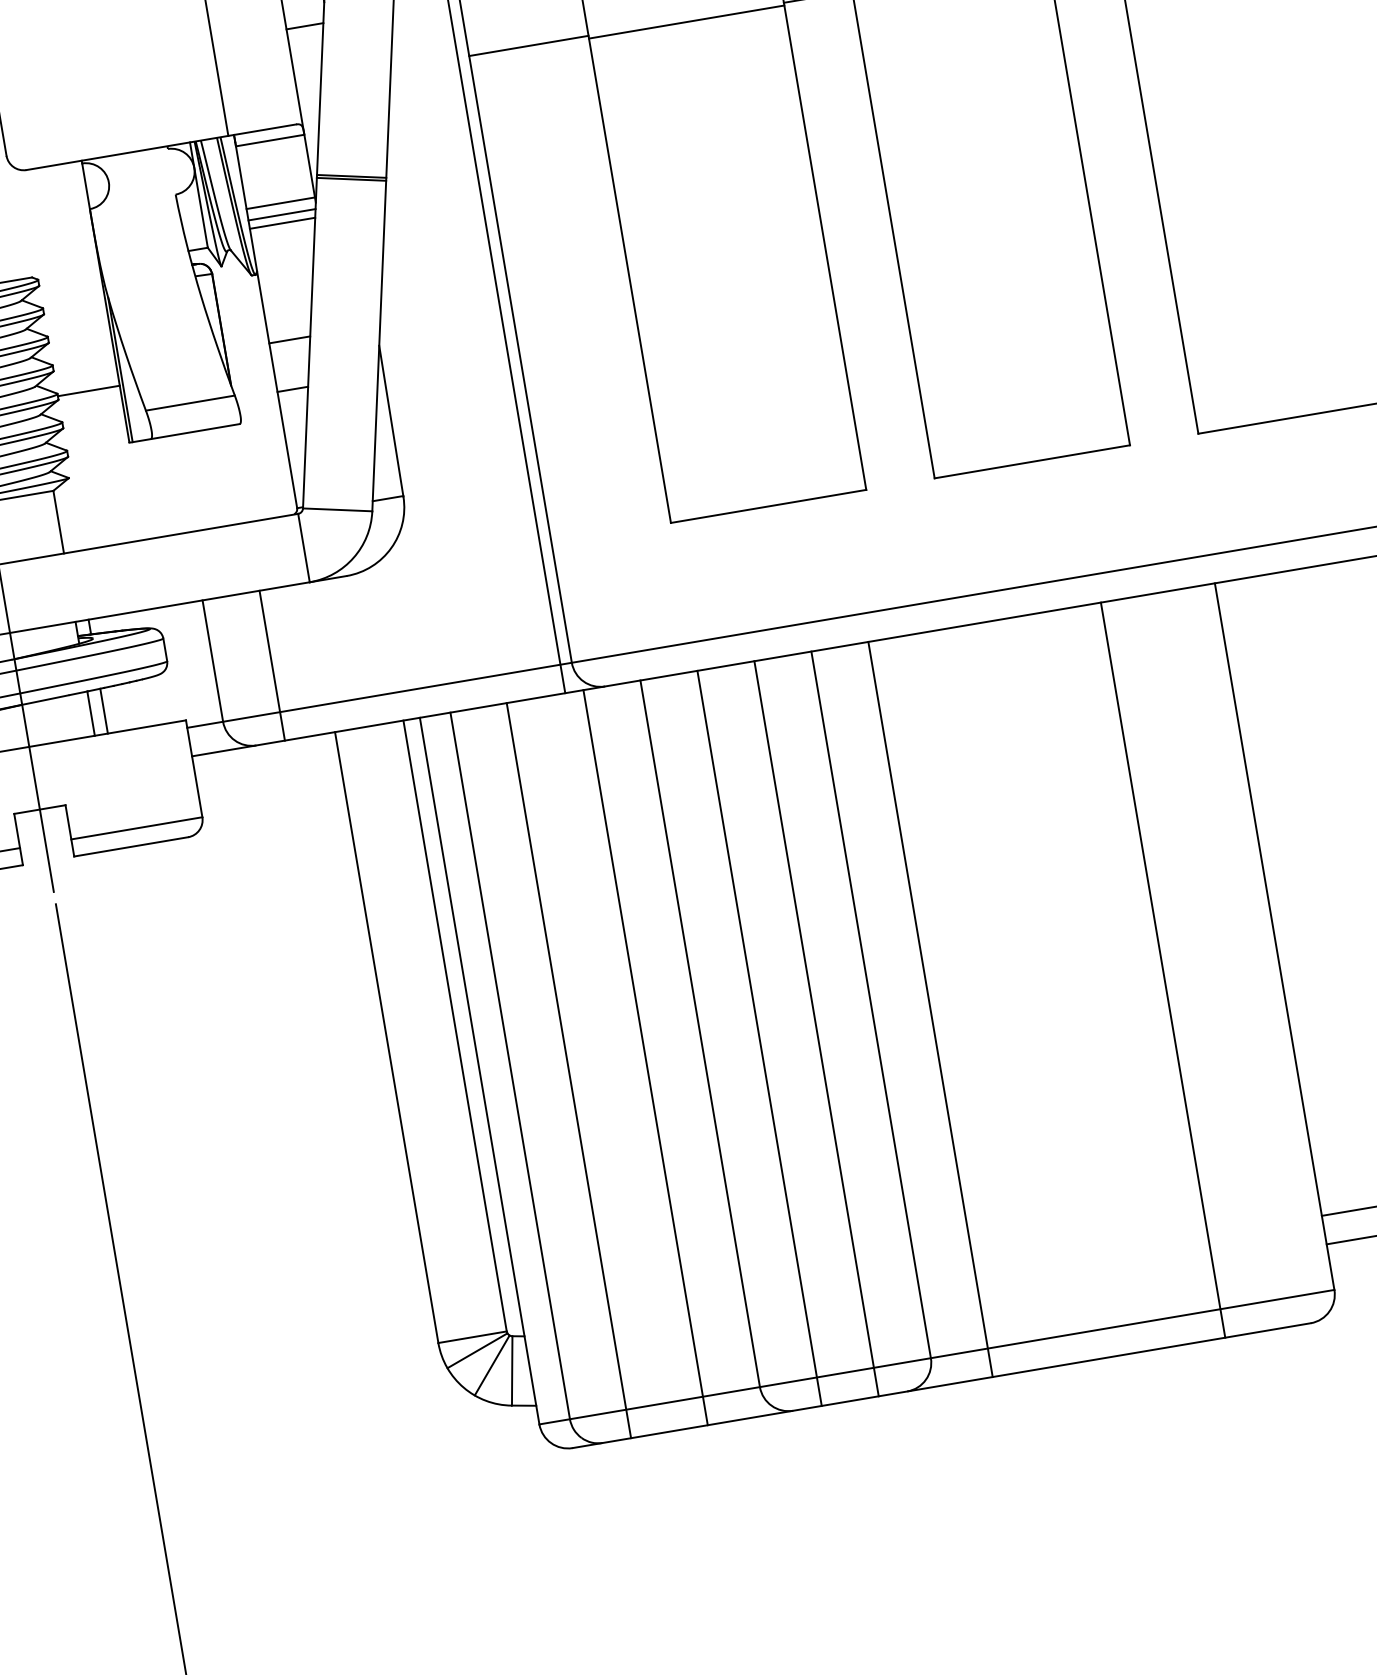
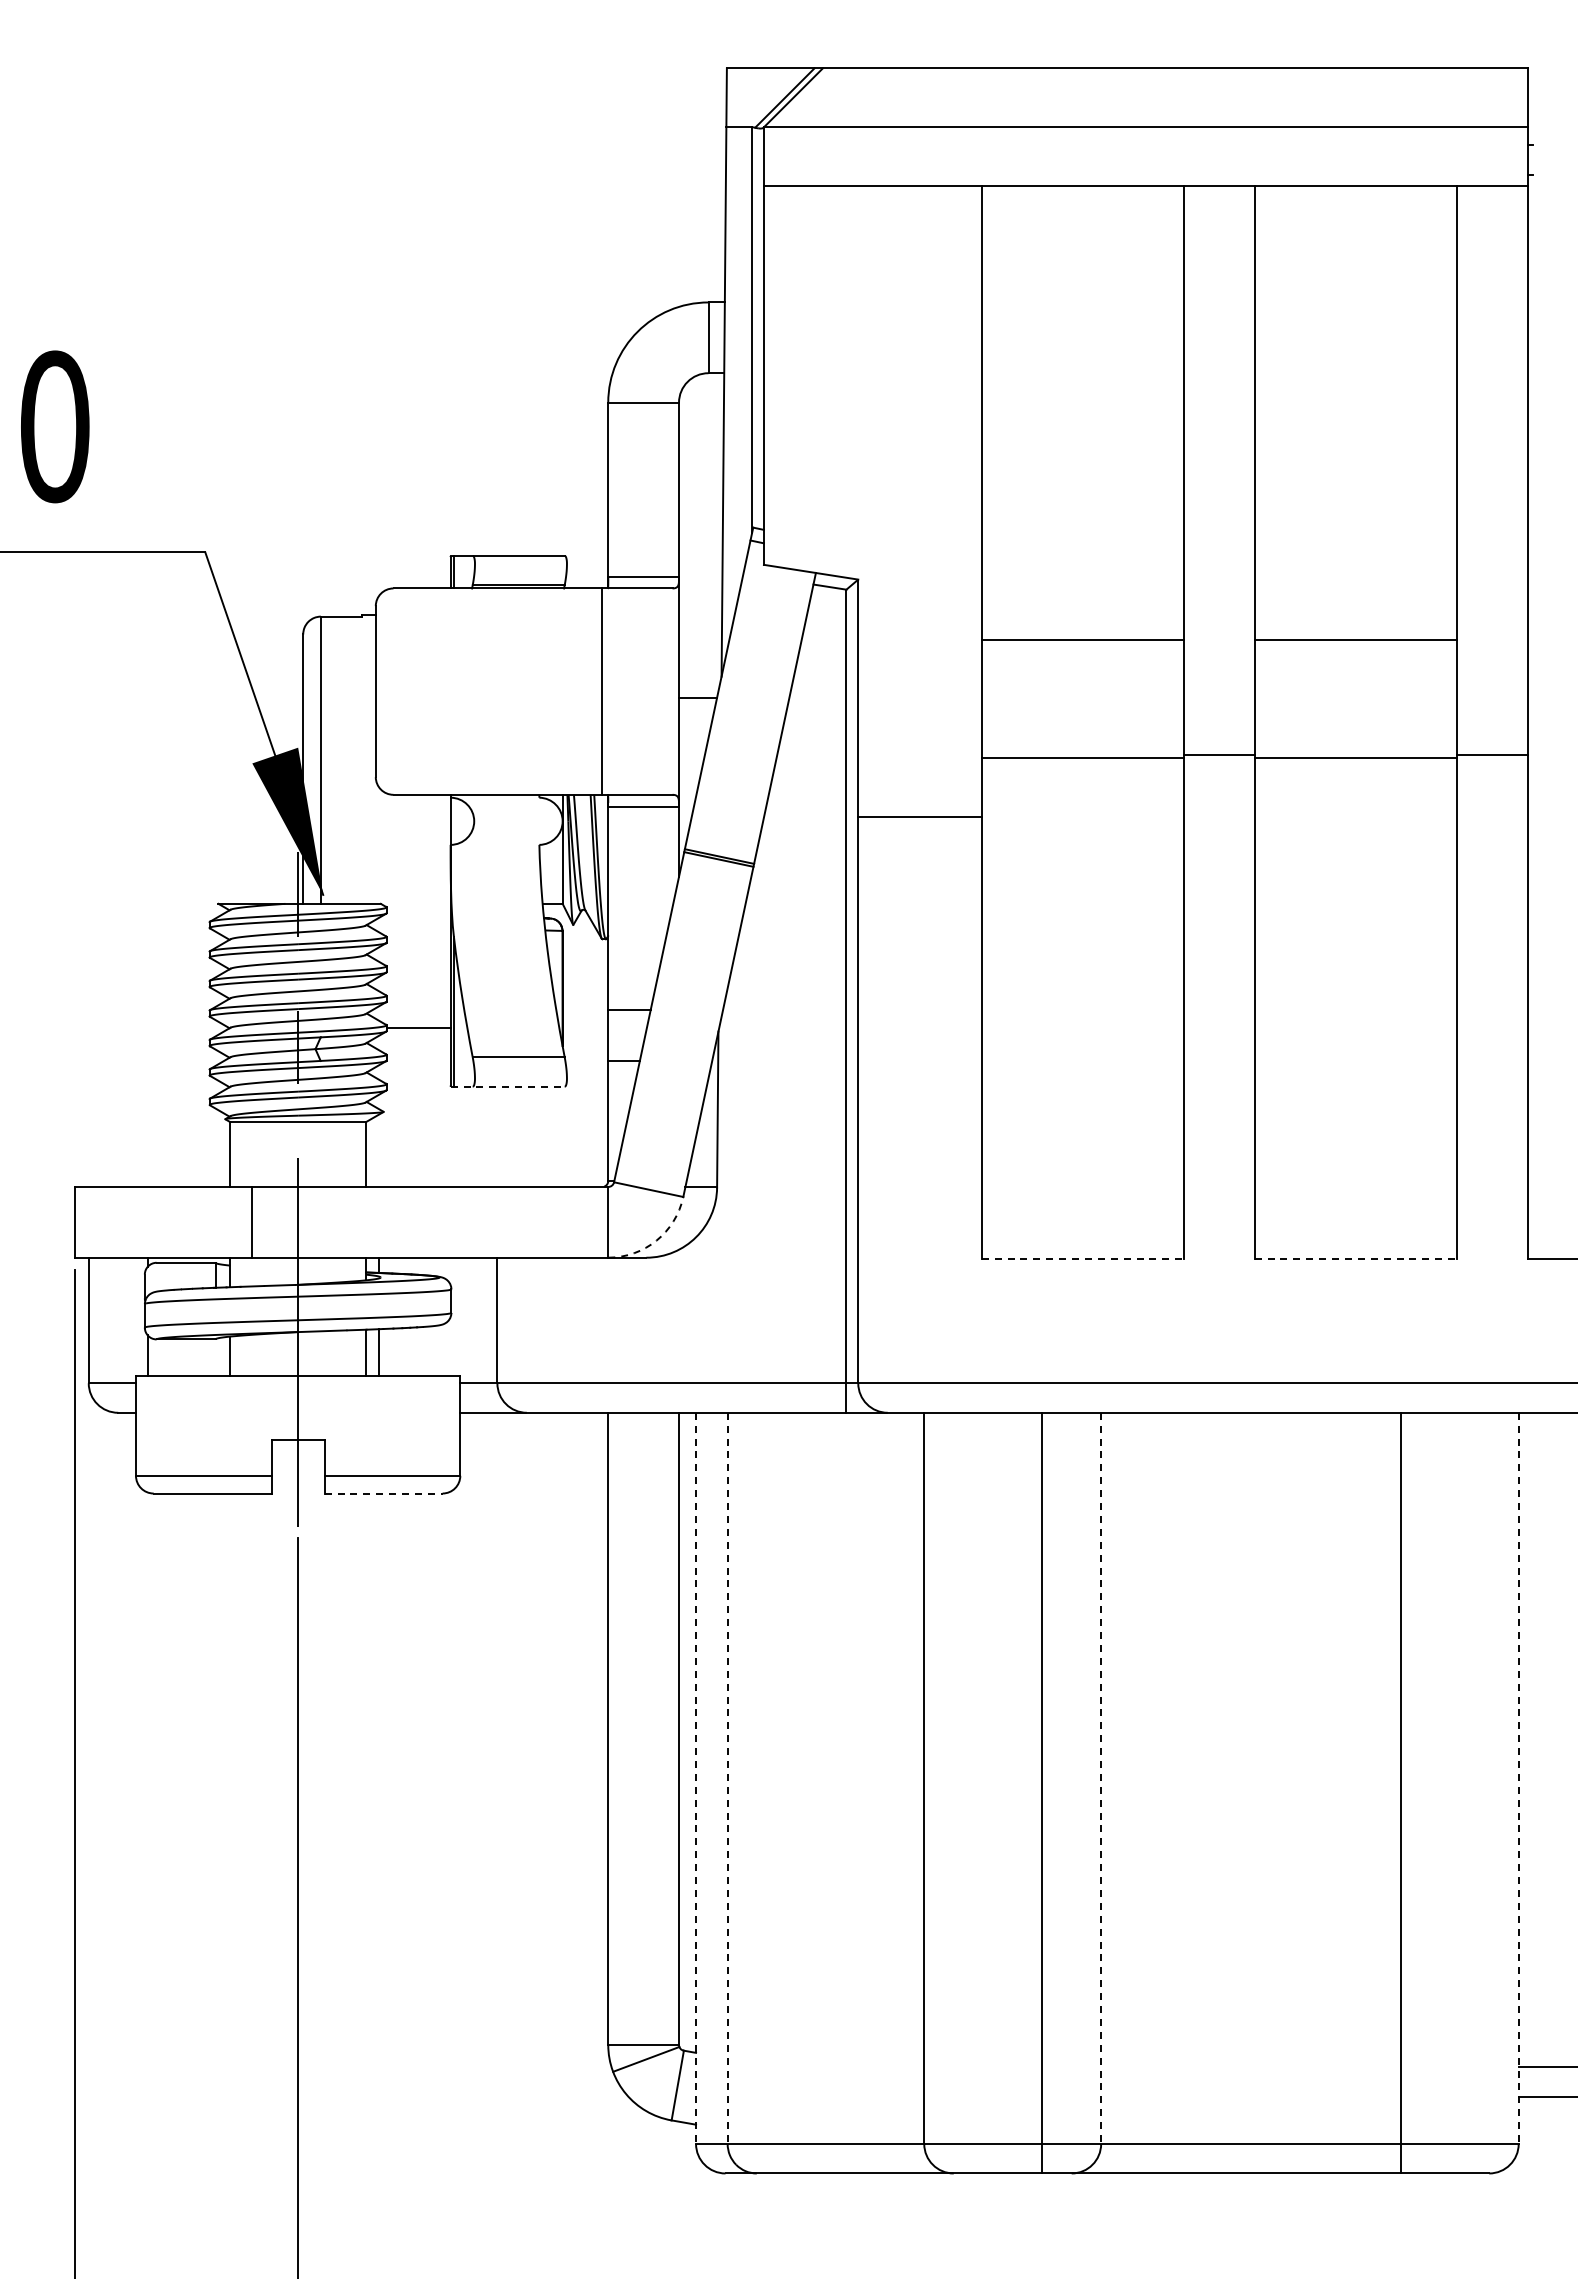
line: (528, 46) -> (919, 817), moved
line: (280, 203) -> (643, 871), removed
line: (281, 215) -> (642, 883), removed
line: (281, 222) -> (641, 891), removed
line: (185, 433) -> (508, 1086), solid -> dashed
line: (1033, 461) -> (1356, 1259), solid -> dashed
line: (769, 506) -> (1083, 1259), solid -> dashed
arc: (353, 557) -> (656, 1240), solid -> dashed
line: (272, 664) -> (556, 1334), removed
line: (131, 846) -> (383, 1493), solid -> dashed
line: (1274, 936) -> (1518, 1778), solid -> dashed
line: (871, 1004) -> (1101, 1778), solid -> dashed
line: (930, 1008) -> (1160, 1792), removed
line: (759, 1037) -> (983, 1792), removed
line: (645, 1057) -> (865, 1792), removed
line: (510, 1066) -> (727, 1778), solid -> dashed
line: (568, 1070) -> (785, 1792), removed
line: (480, 1071) -> (696, 1778), solid -> dashed
line: (492, 1365) -> (658, 2076), removed

